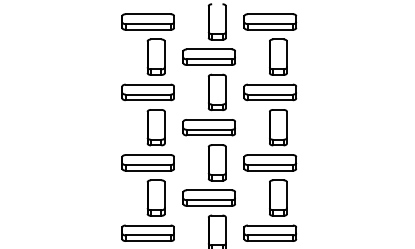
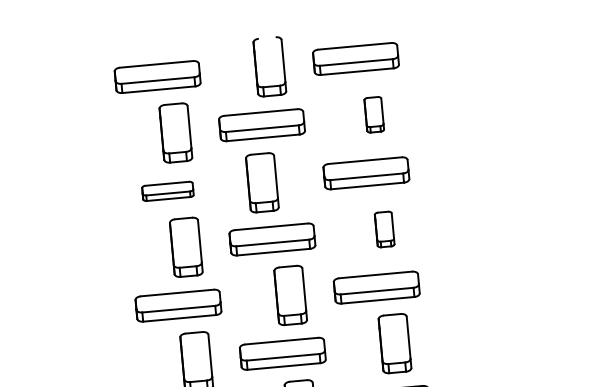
part: (278, 56) -> (374, 113), size x0.6
part: (147, 92) -> (166, 191), size x0.6
part: (216, 92) -> (261, 182), moved
part: (278, 127) -> (384, 229), size x0.6

